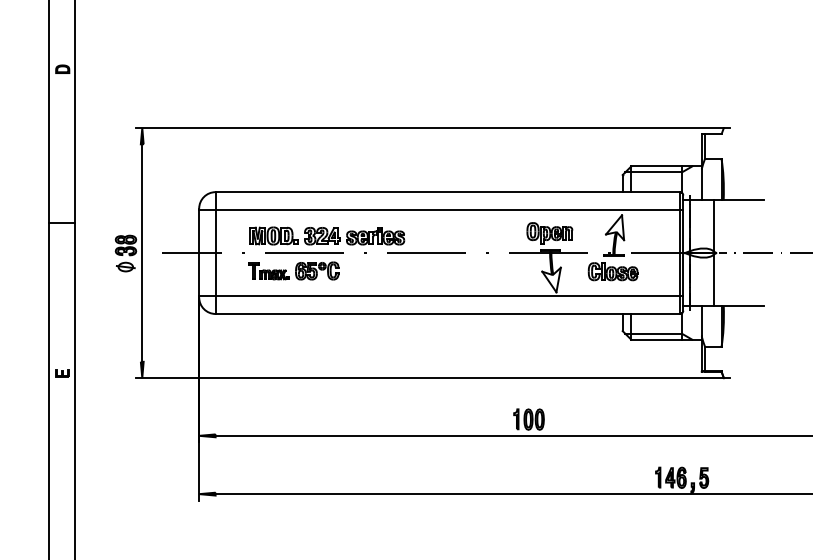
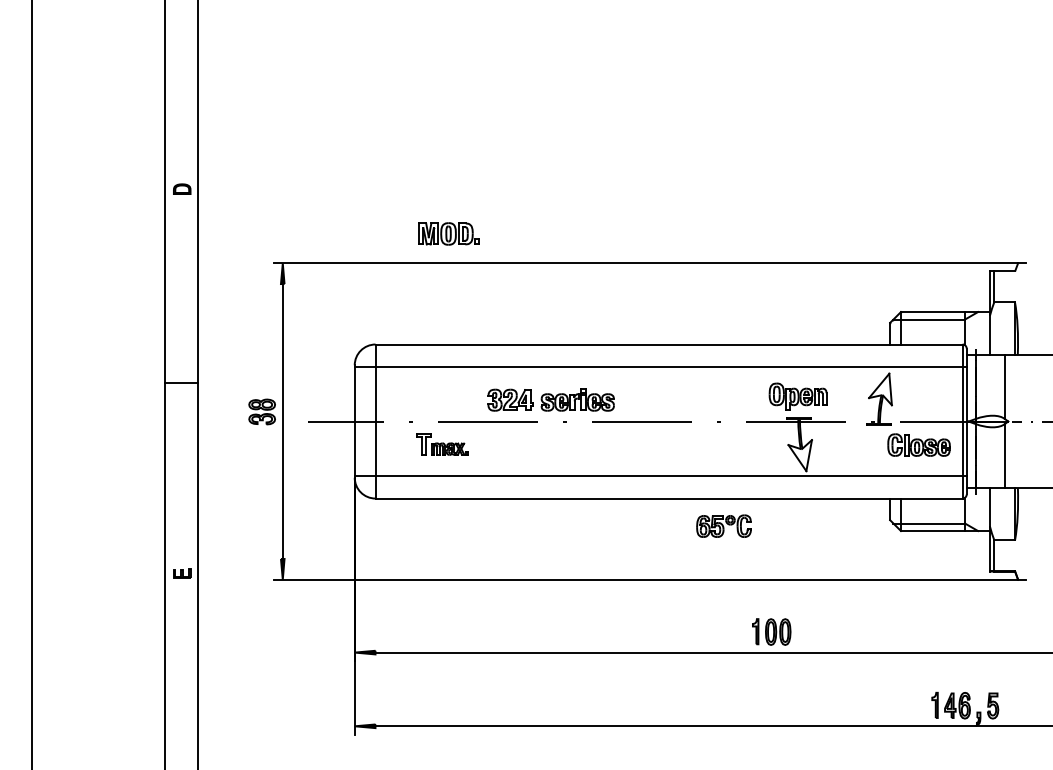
part: (273, 235) -> (448, 233), moved
part: (125, 266) -> (261, 438), removed
part: (316, 270) -> (723, 525), moved
part: (612, 271) -> (918, 444), moved

